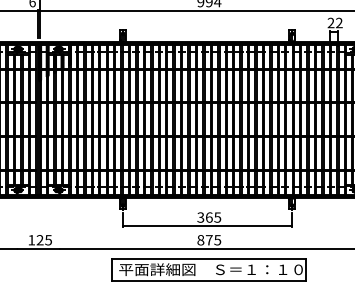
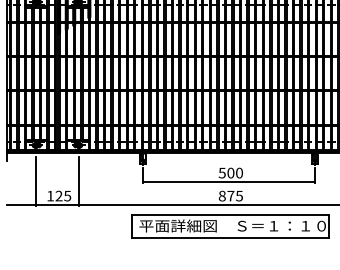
text: (209, 217) -> (231, 173), 365 -> 500
line: (17, 225) -> (36, 181), added
line: (59, 225) -> (78, 181), added

